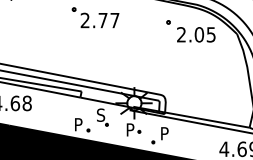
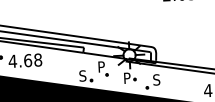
text: (101, 114) -> (101, 66), S -> P
text: (78, 124) -> (82, 75), P -> S
text: (164, 133) -> (156, 79), P -> S

